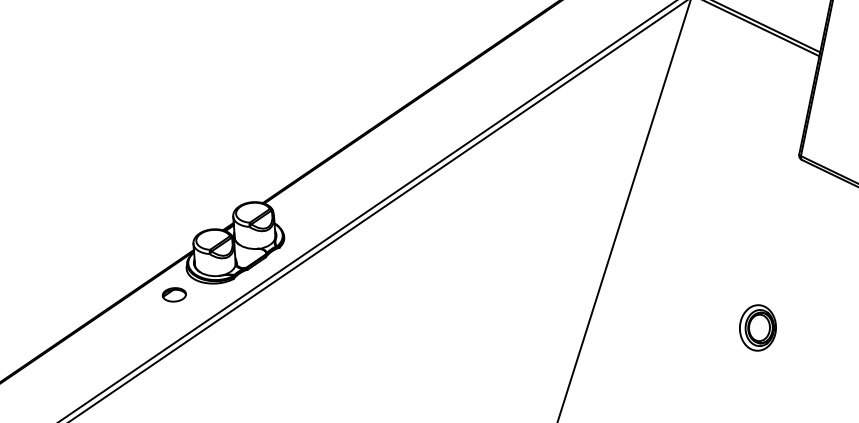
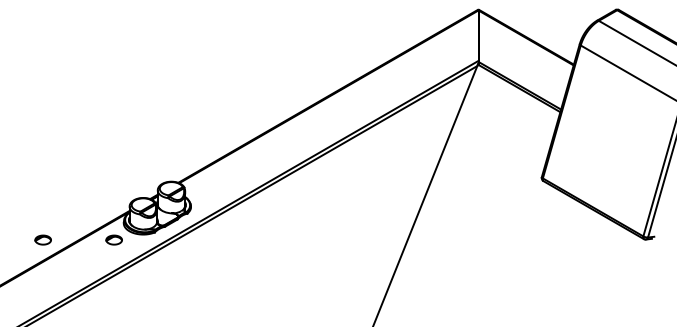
part: (68, 301) -> (42, 239), added
part: (758, 327) -> (505, 291), removed

